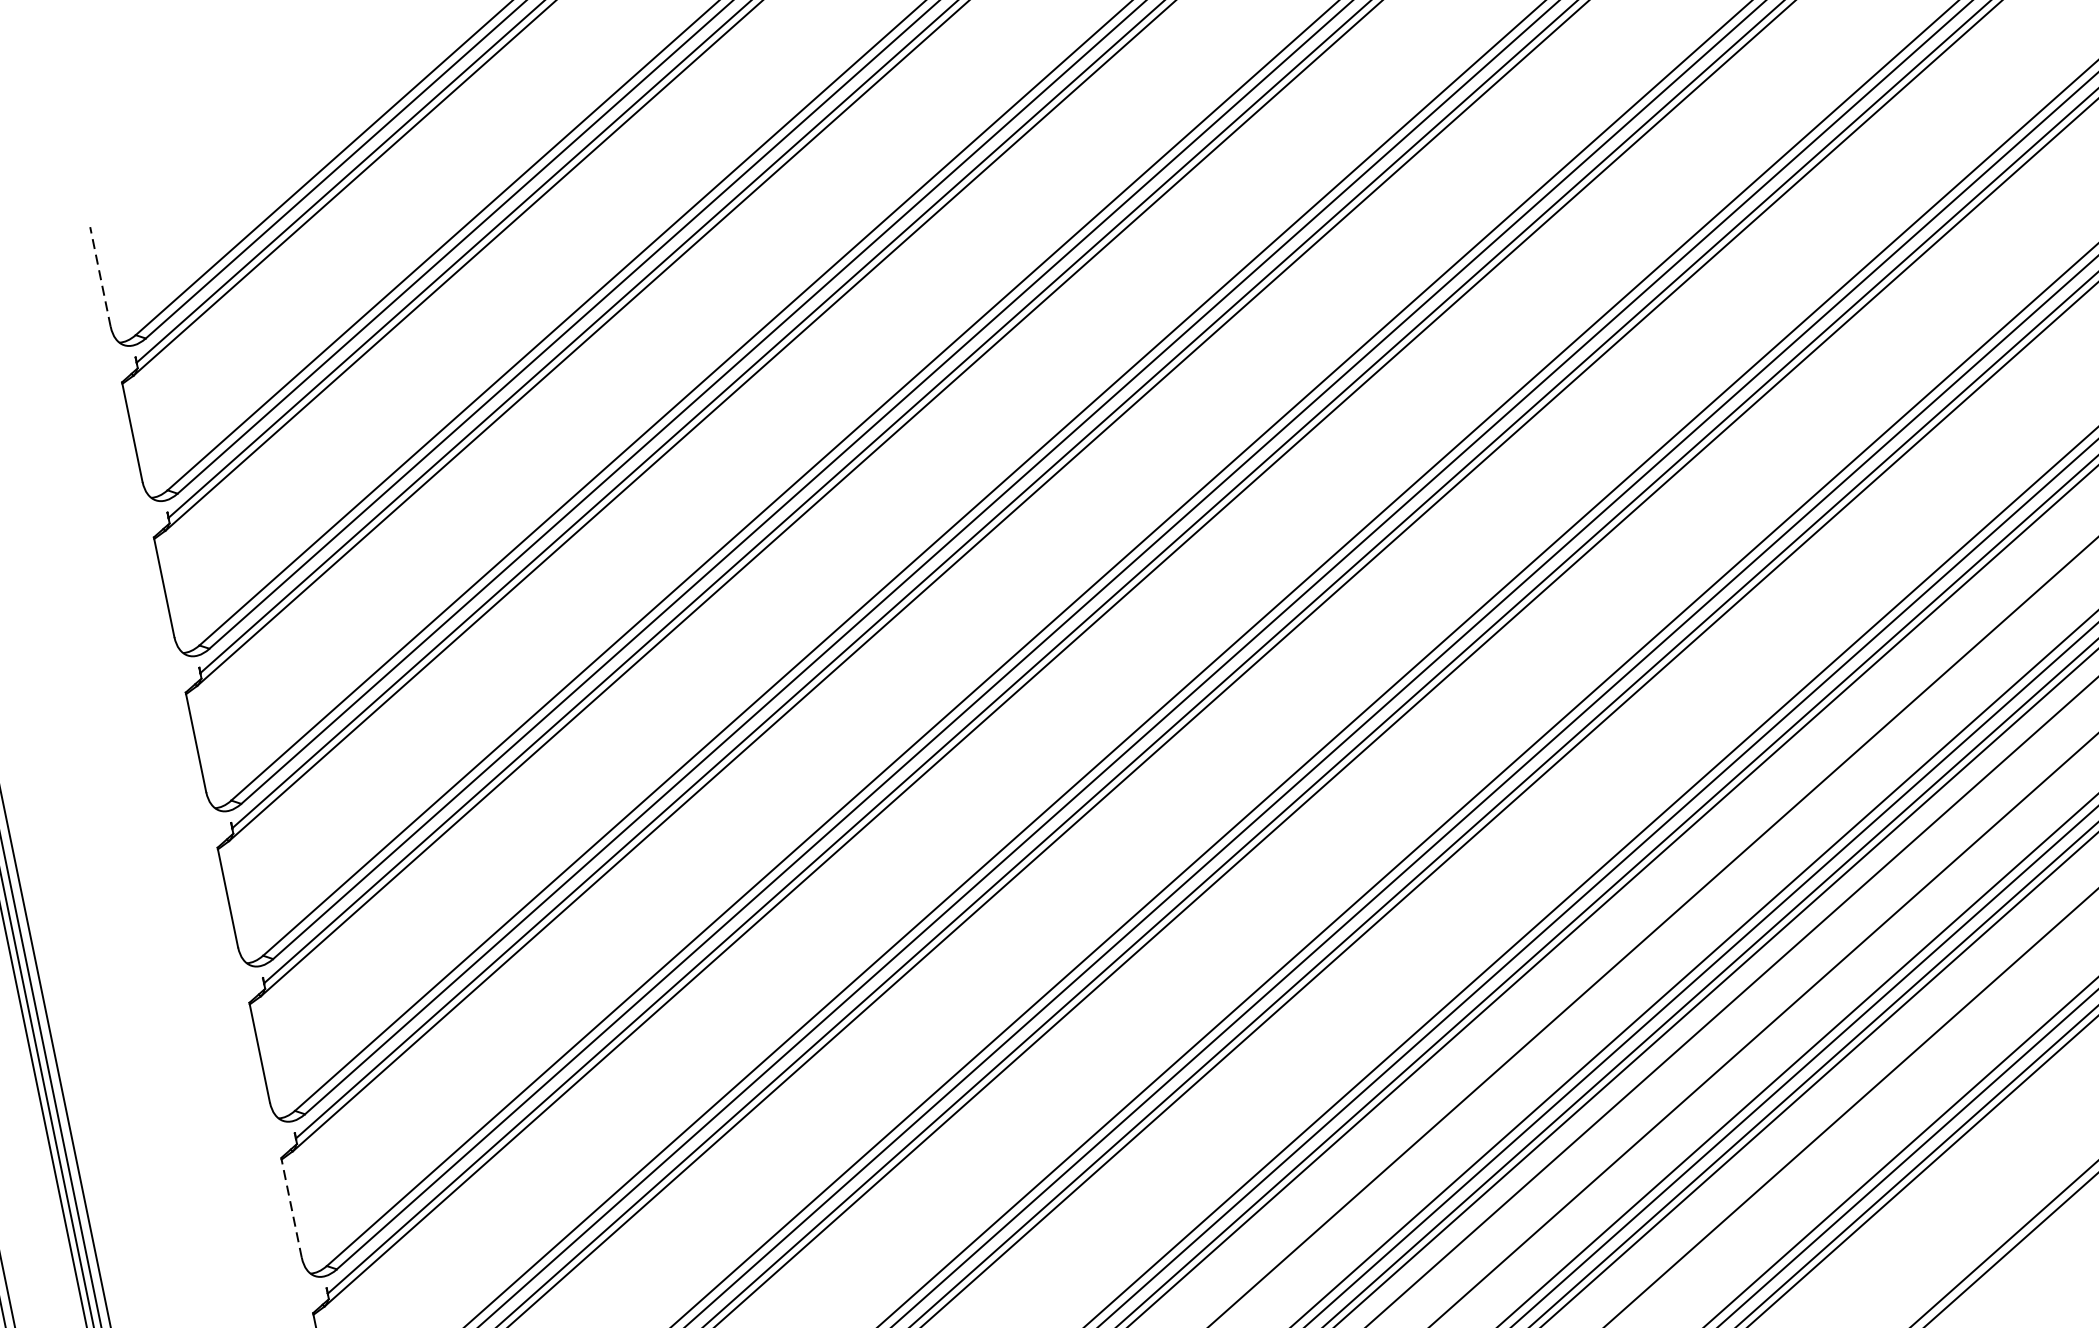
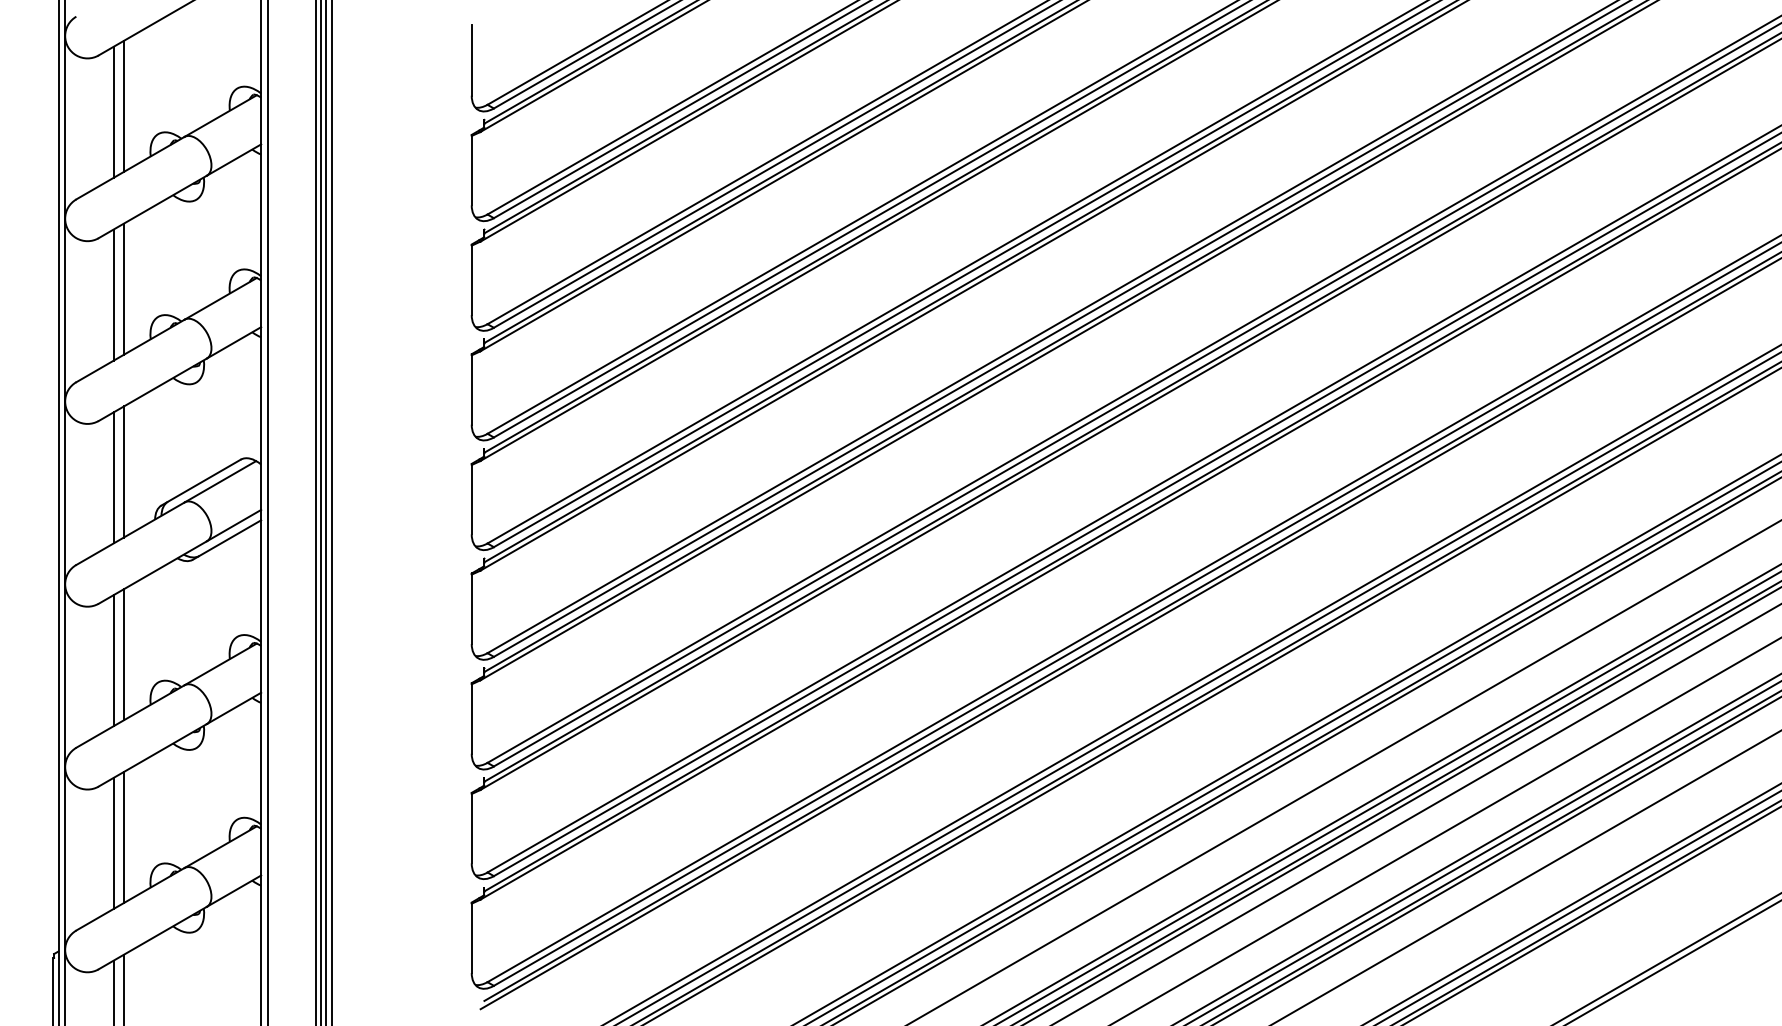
line: (99, 275) -> (471, 59), dashed -> solid
line: (290, 1206) -> (471, 717), dashed -> solid

